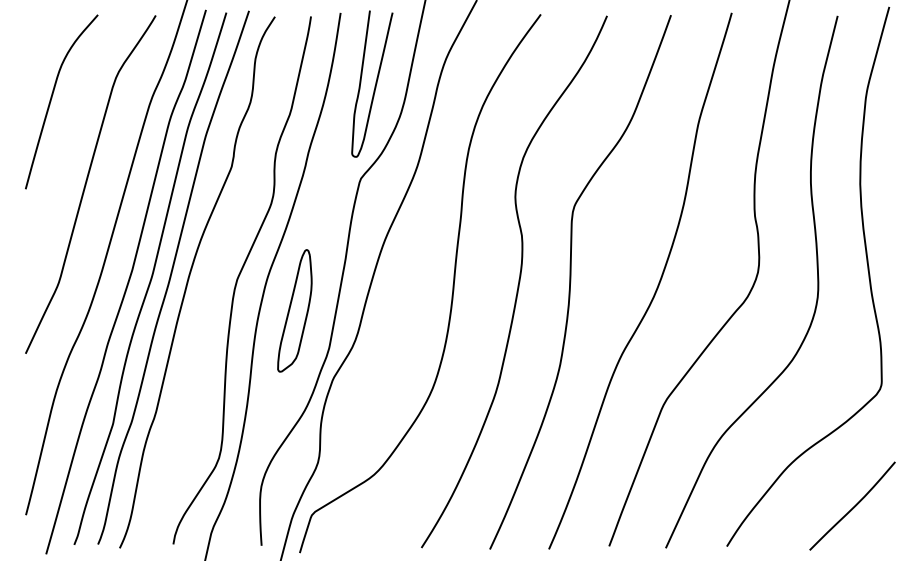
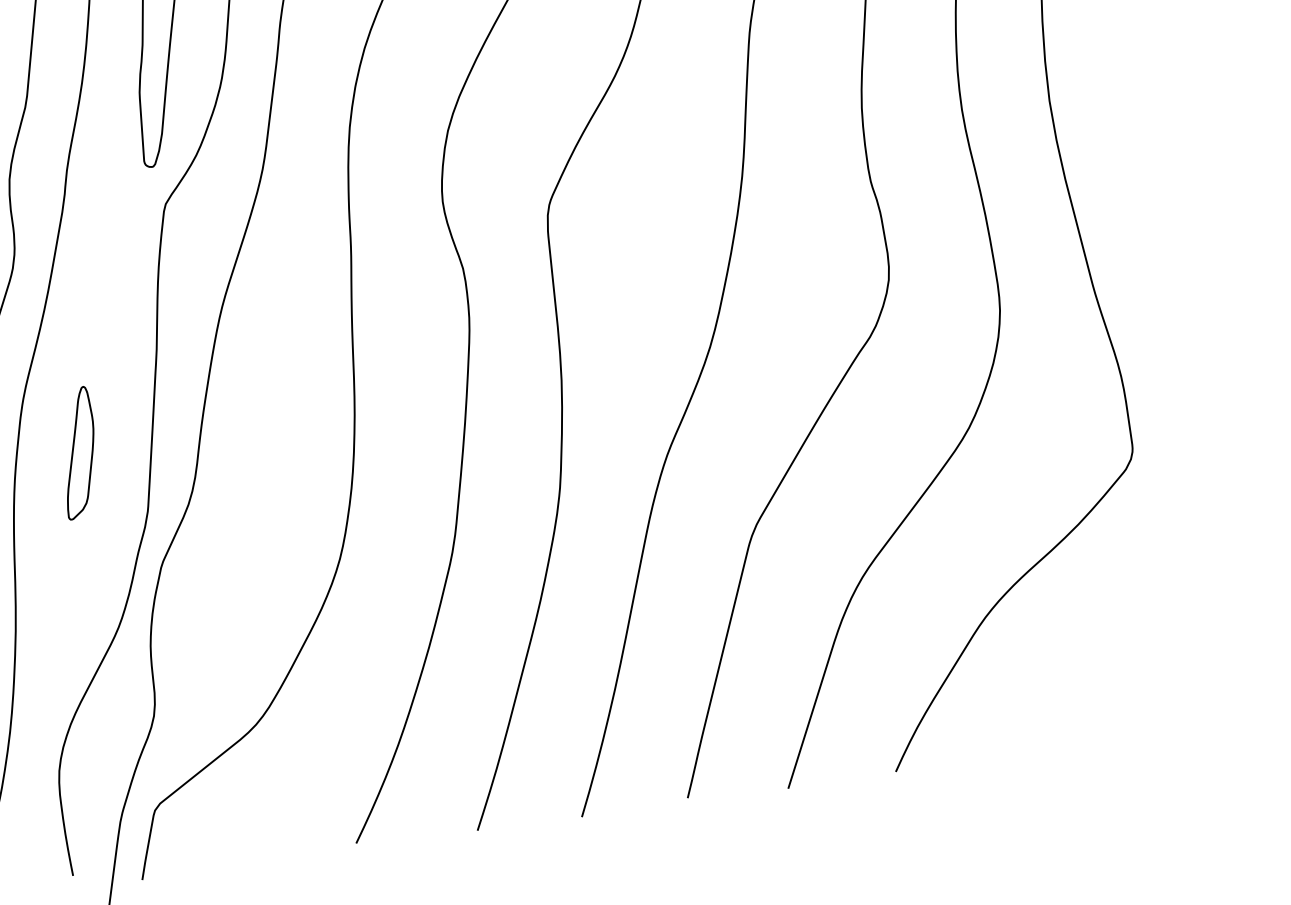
part: (294, 310) -> (77, 452), size x0.6
curve: (853, 506) -> (1110, 672), removed

